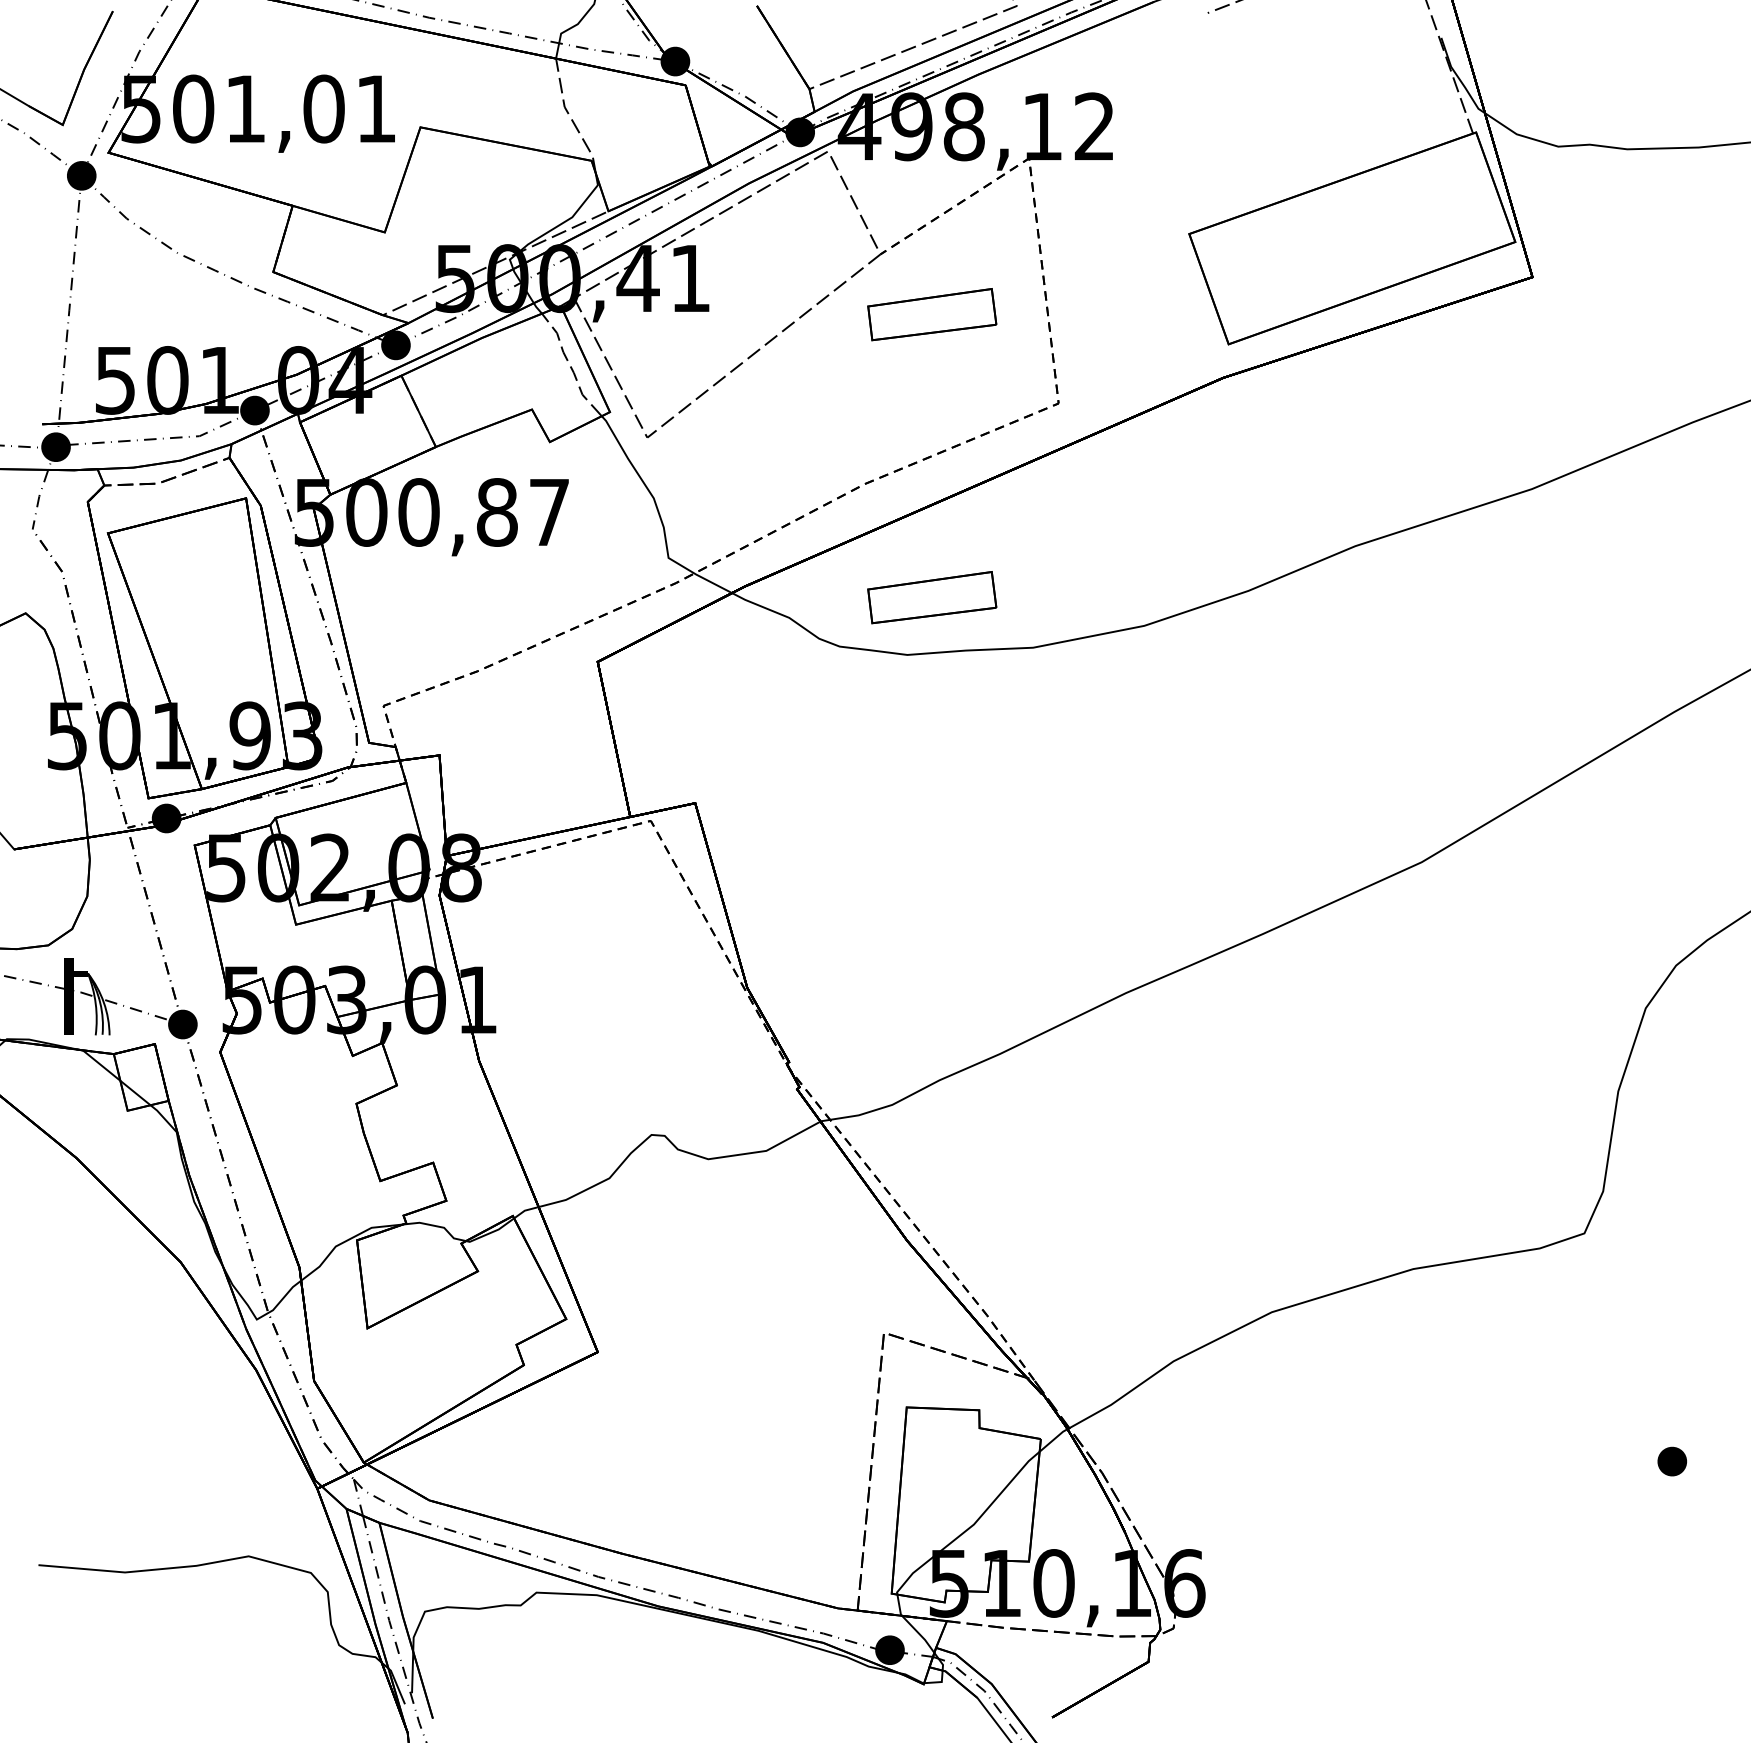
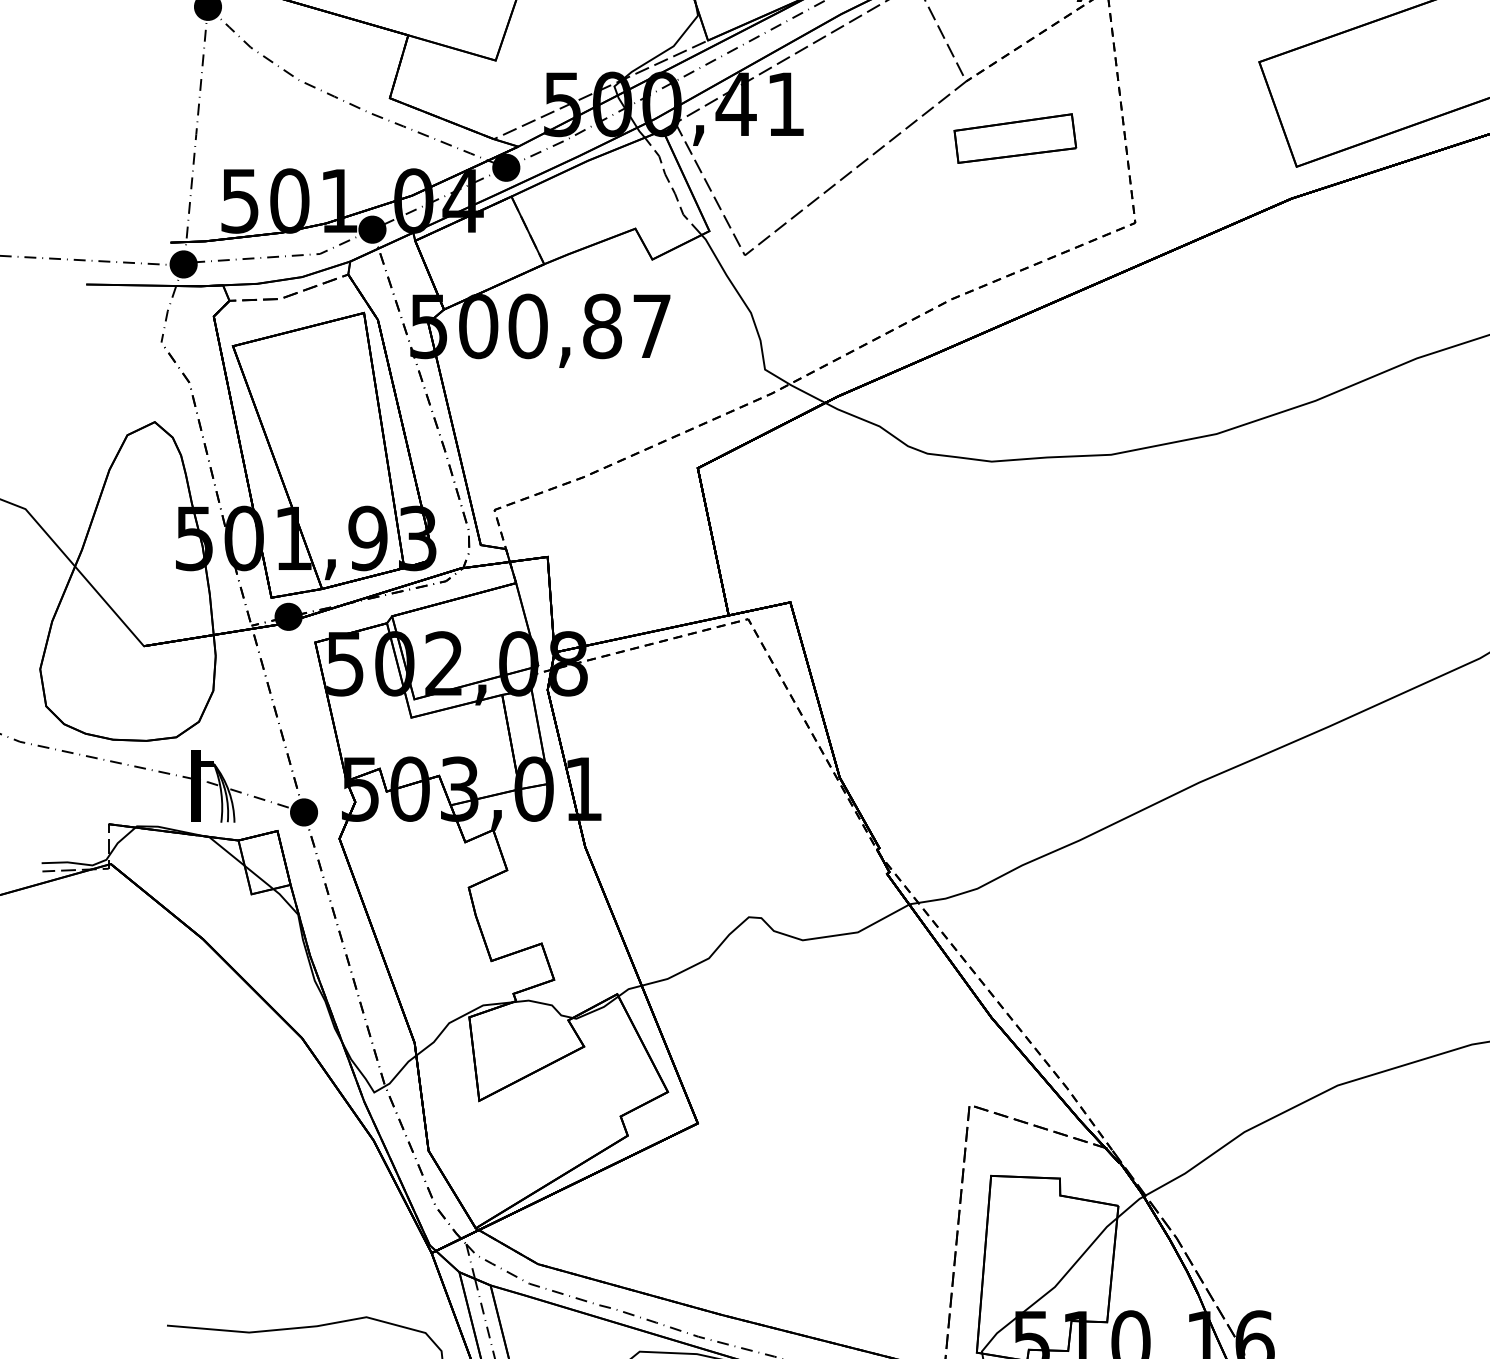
part: (932, 597) -> (1015, 407), removed

